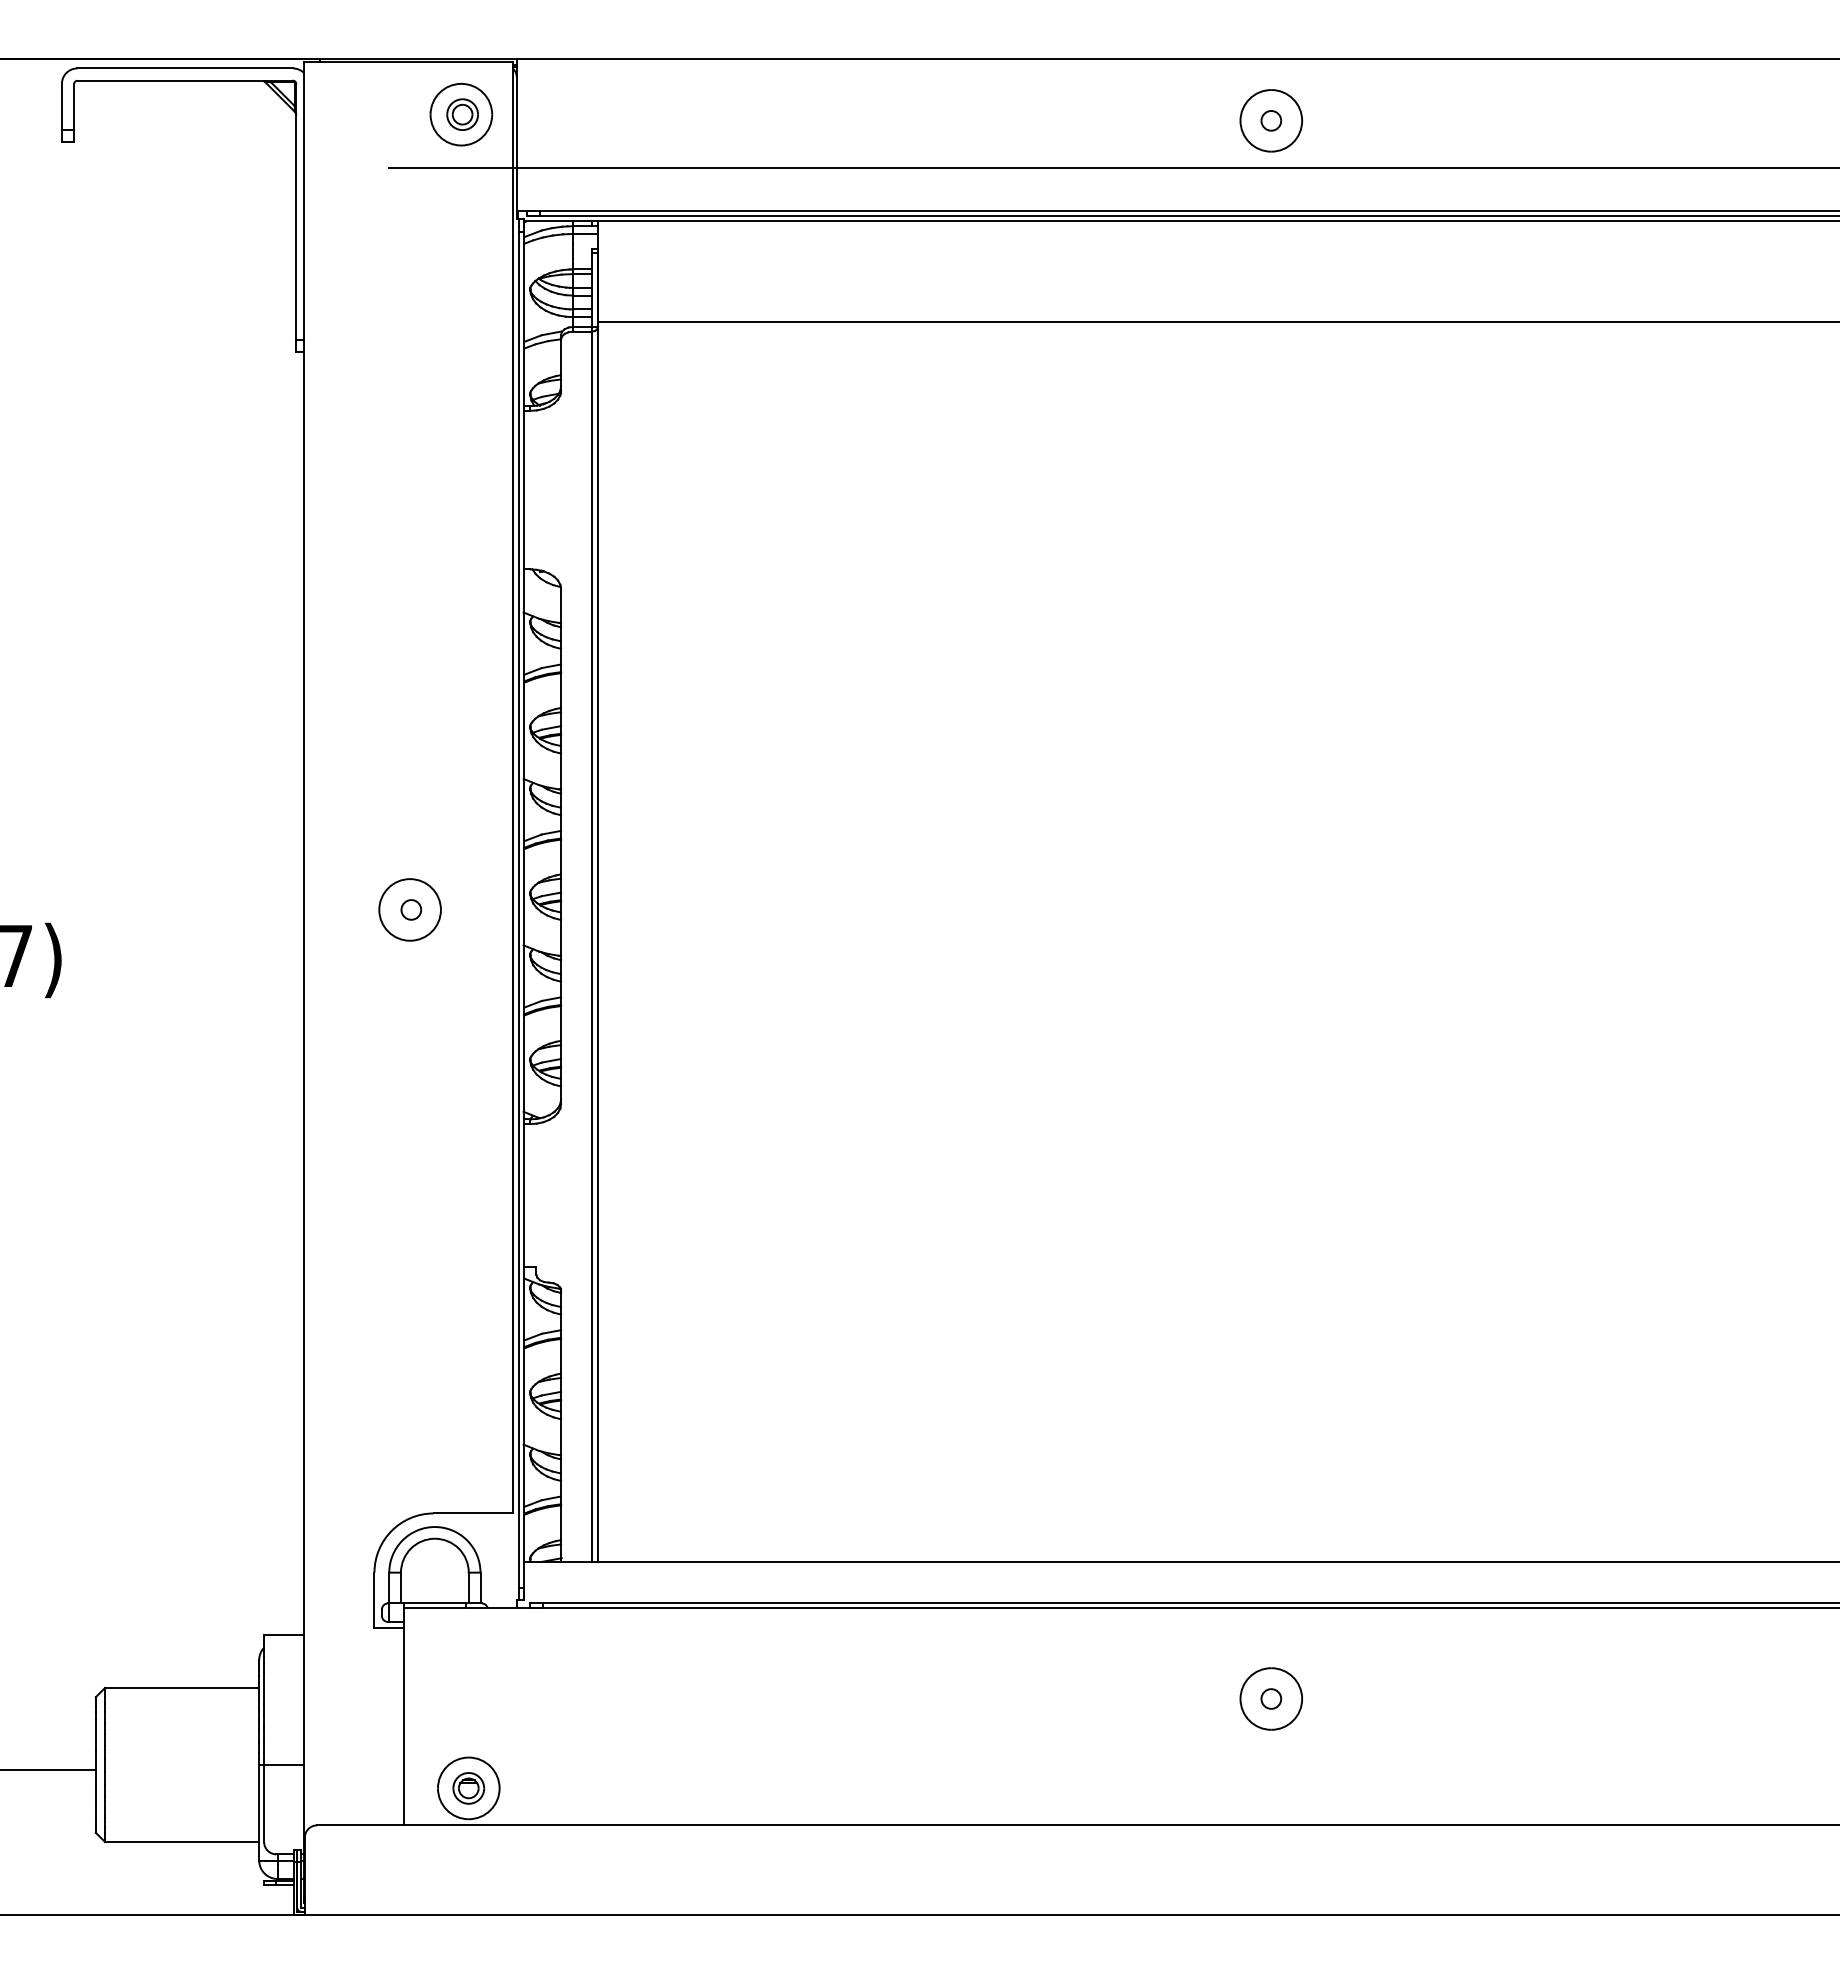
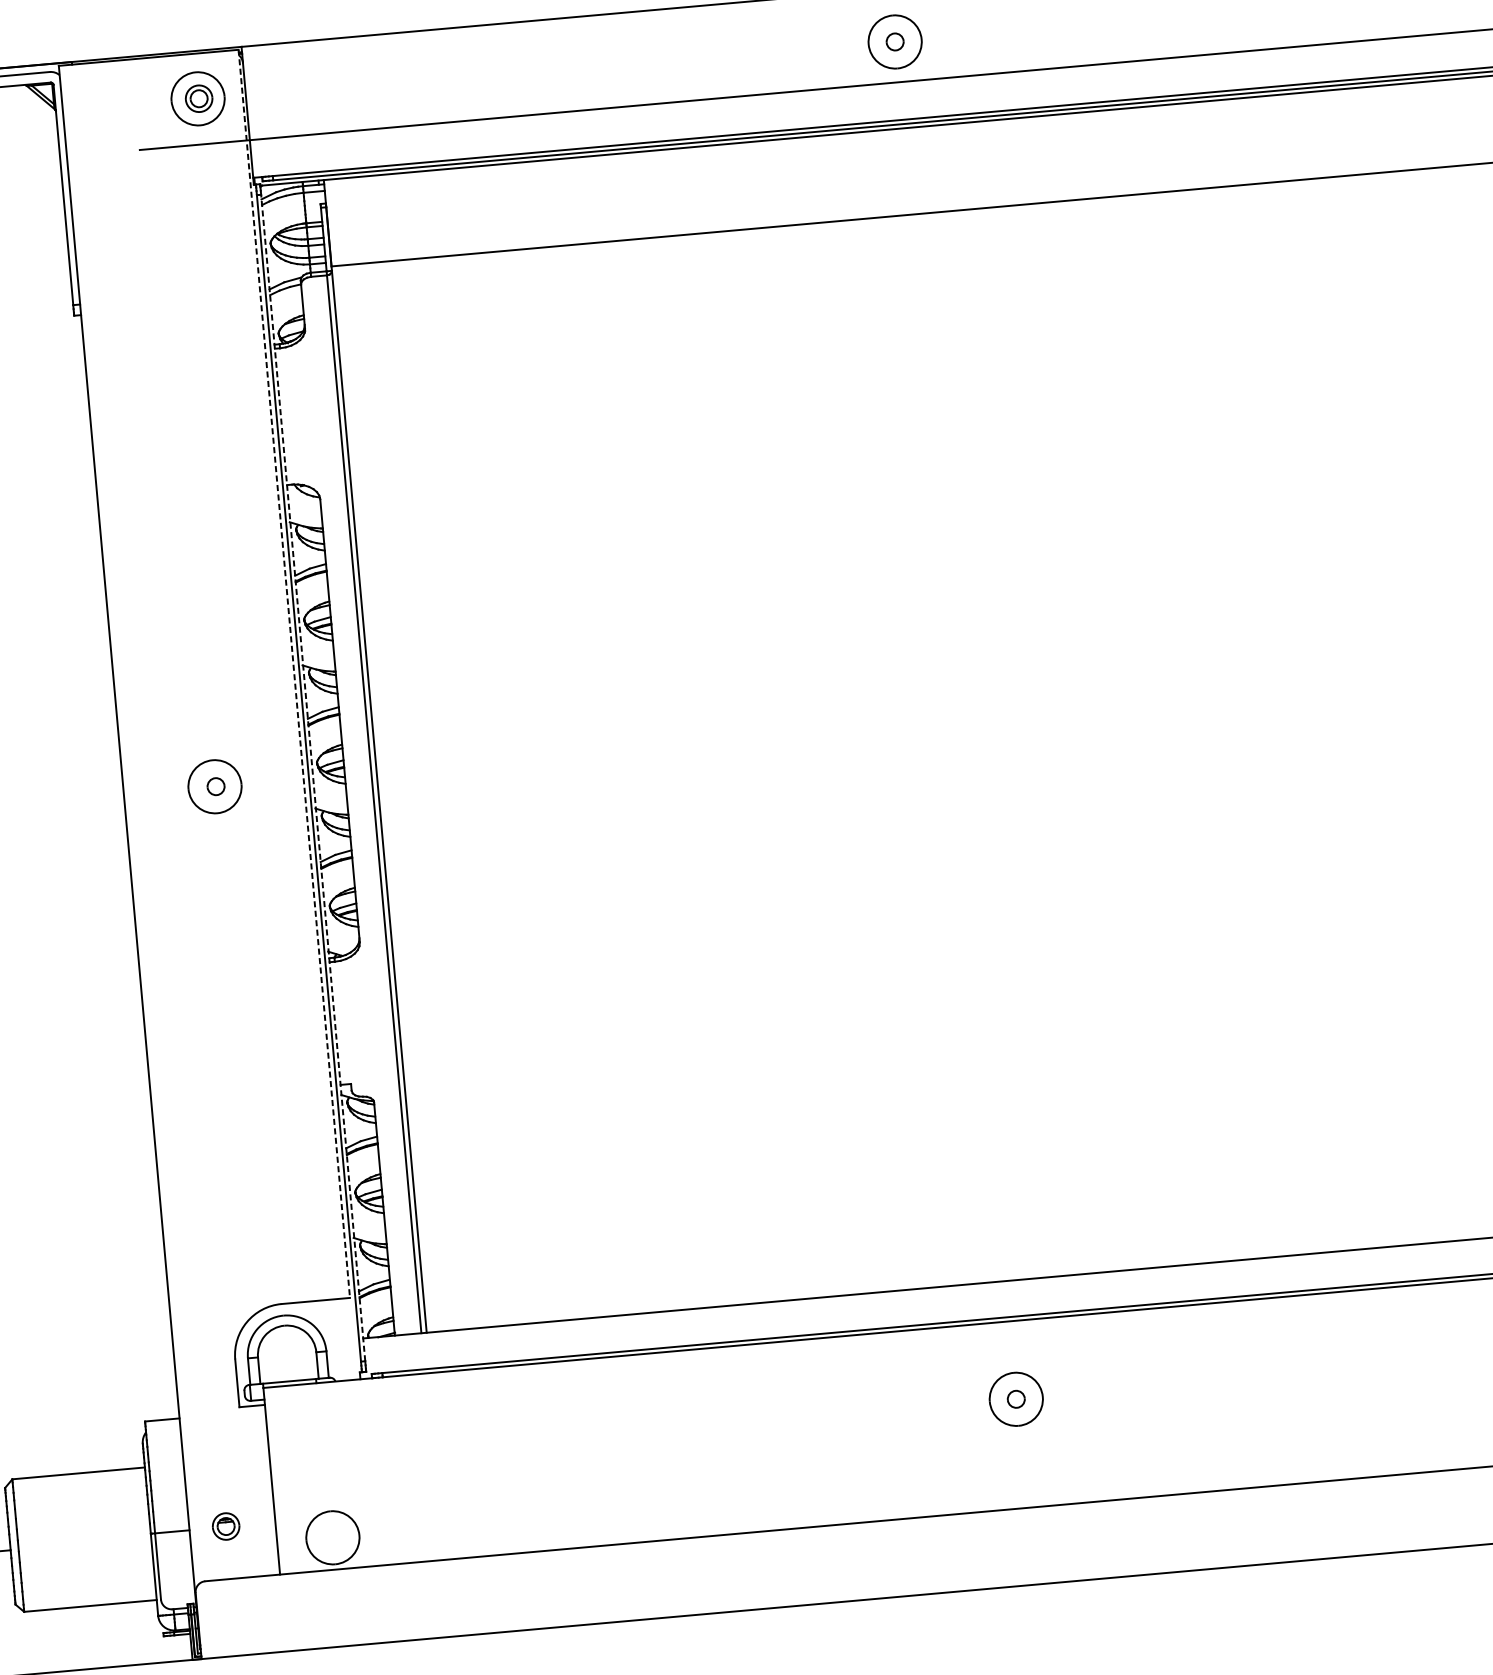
line: (513, 787) -> (294, 673), solid -> dashed
line: (524, 909) -> (313, 777), solid -> dashed
part: (468, 1788) -> (225, 1526), moved

